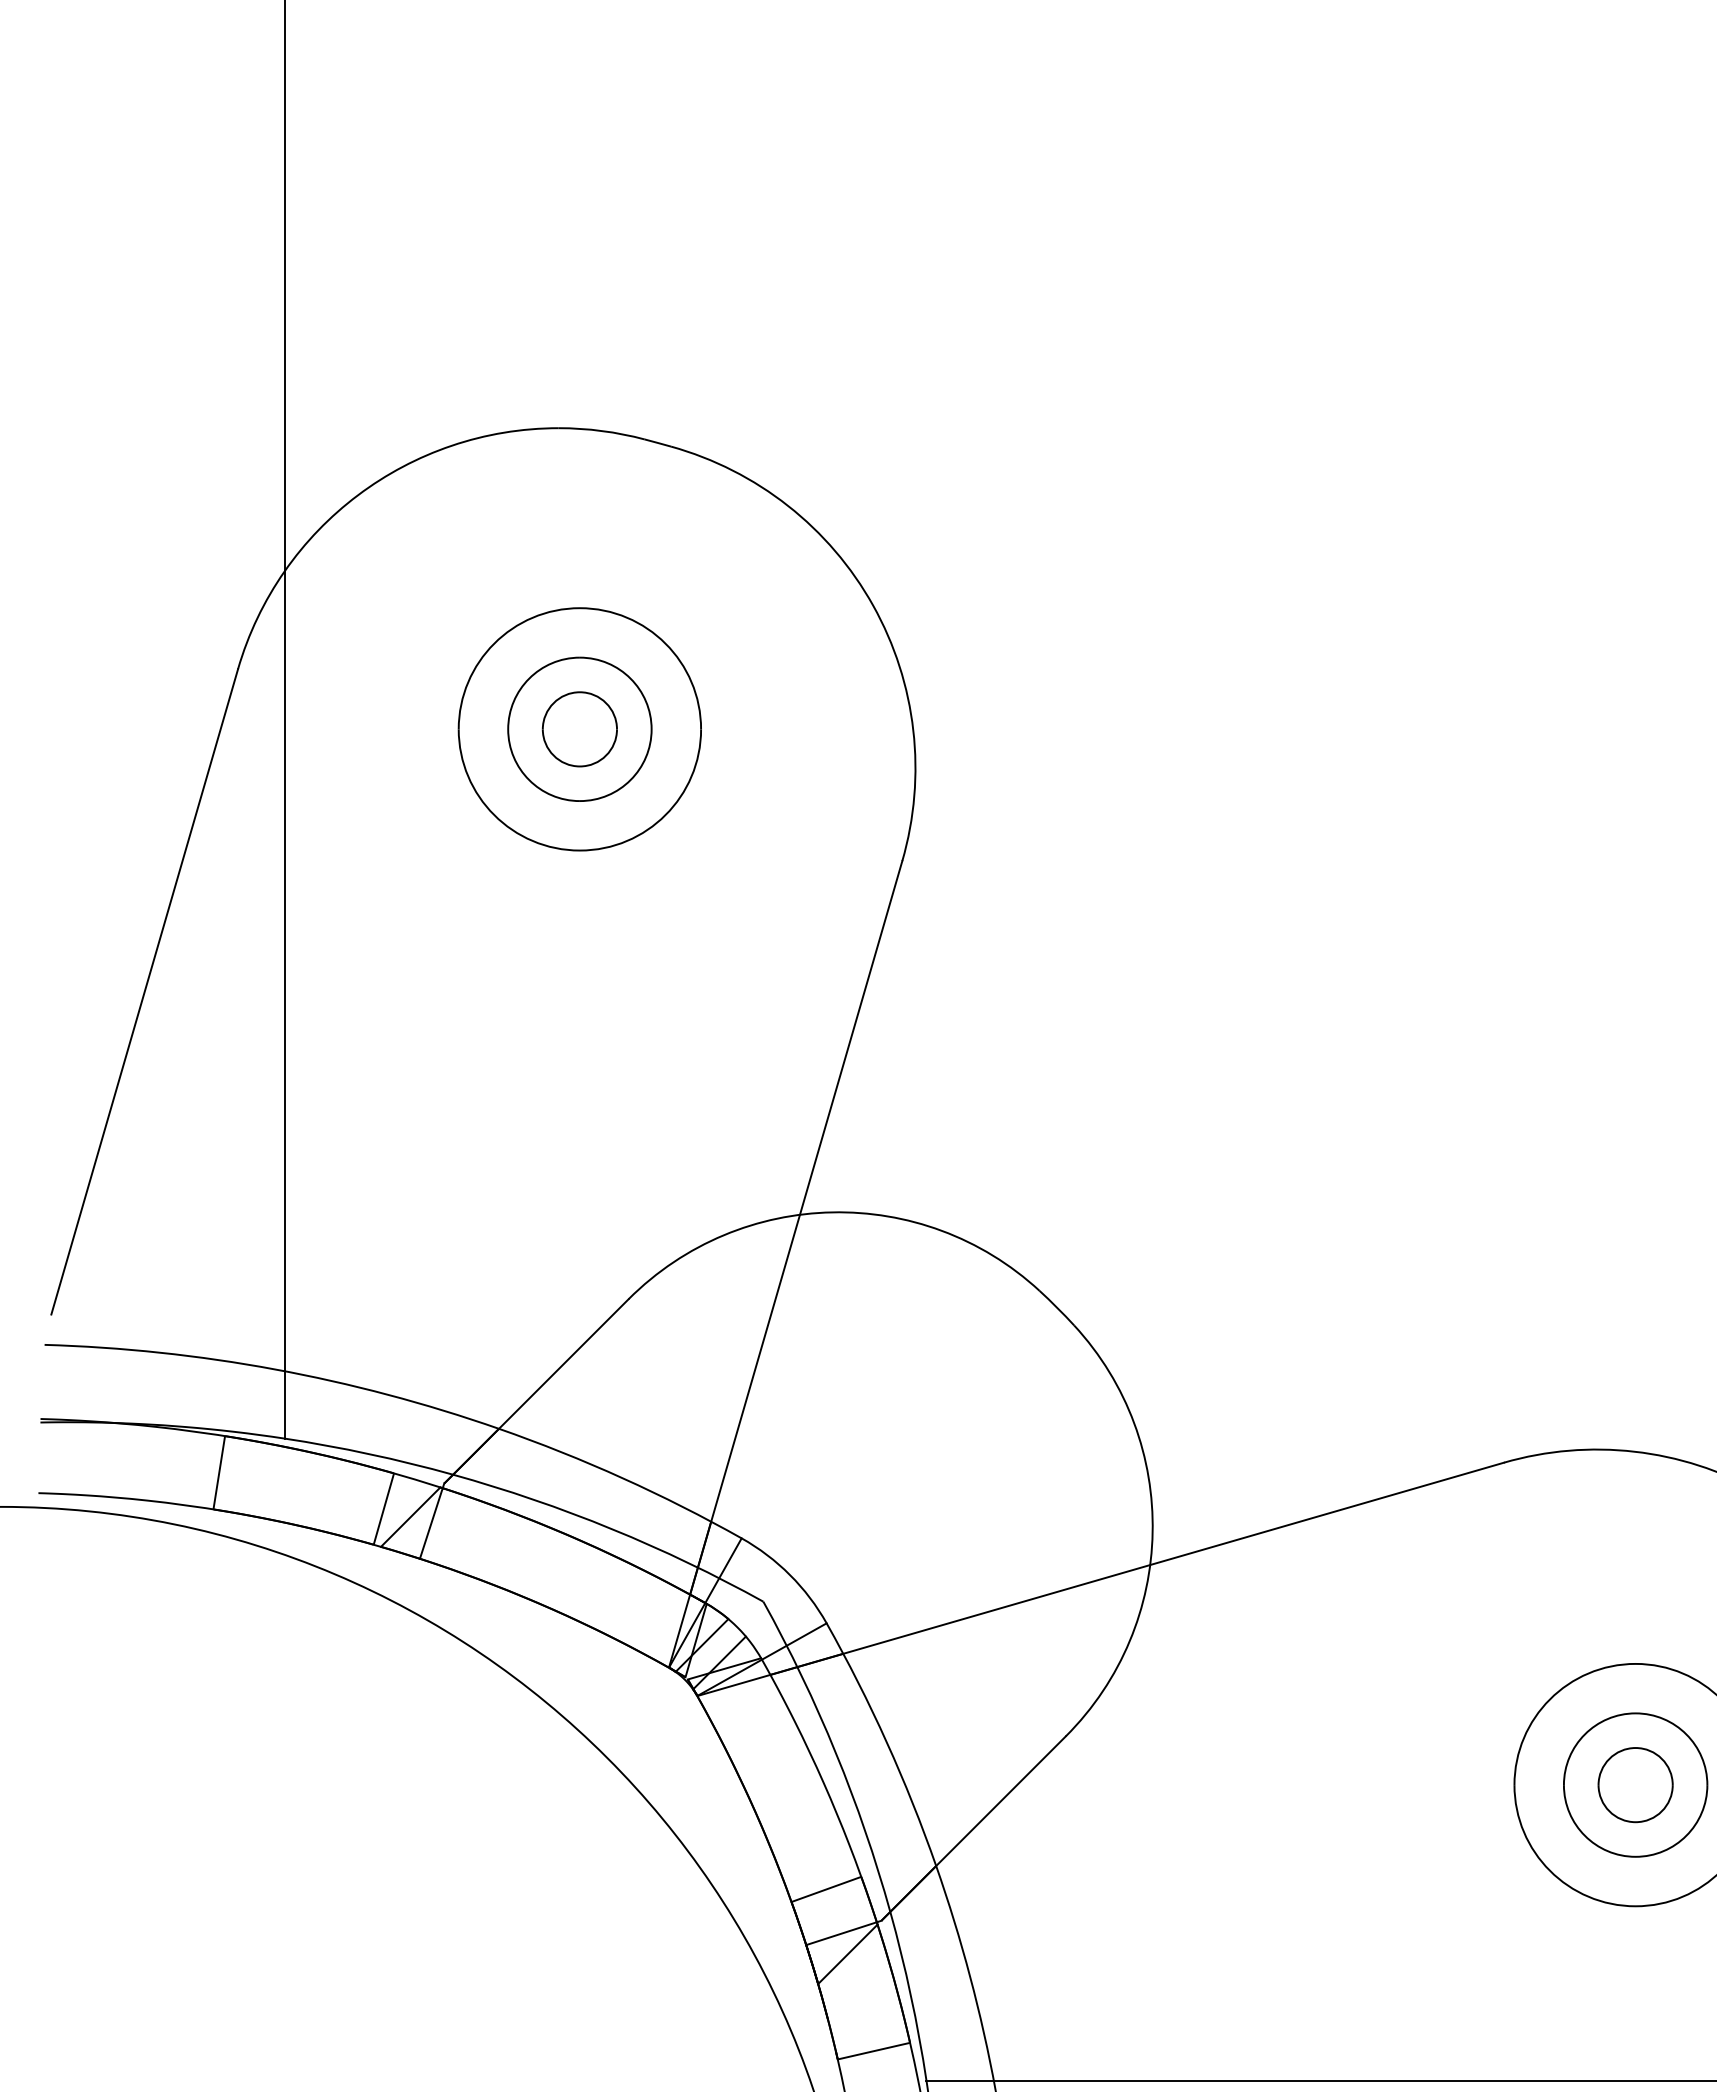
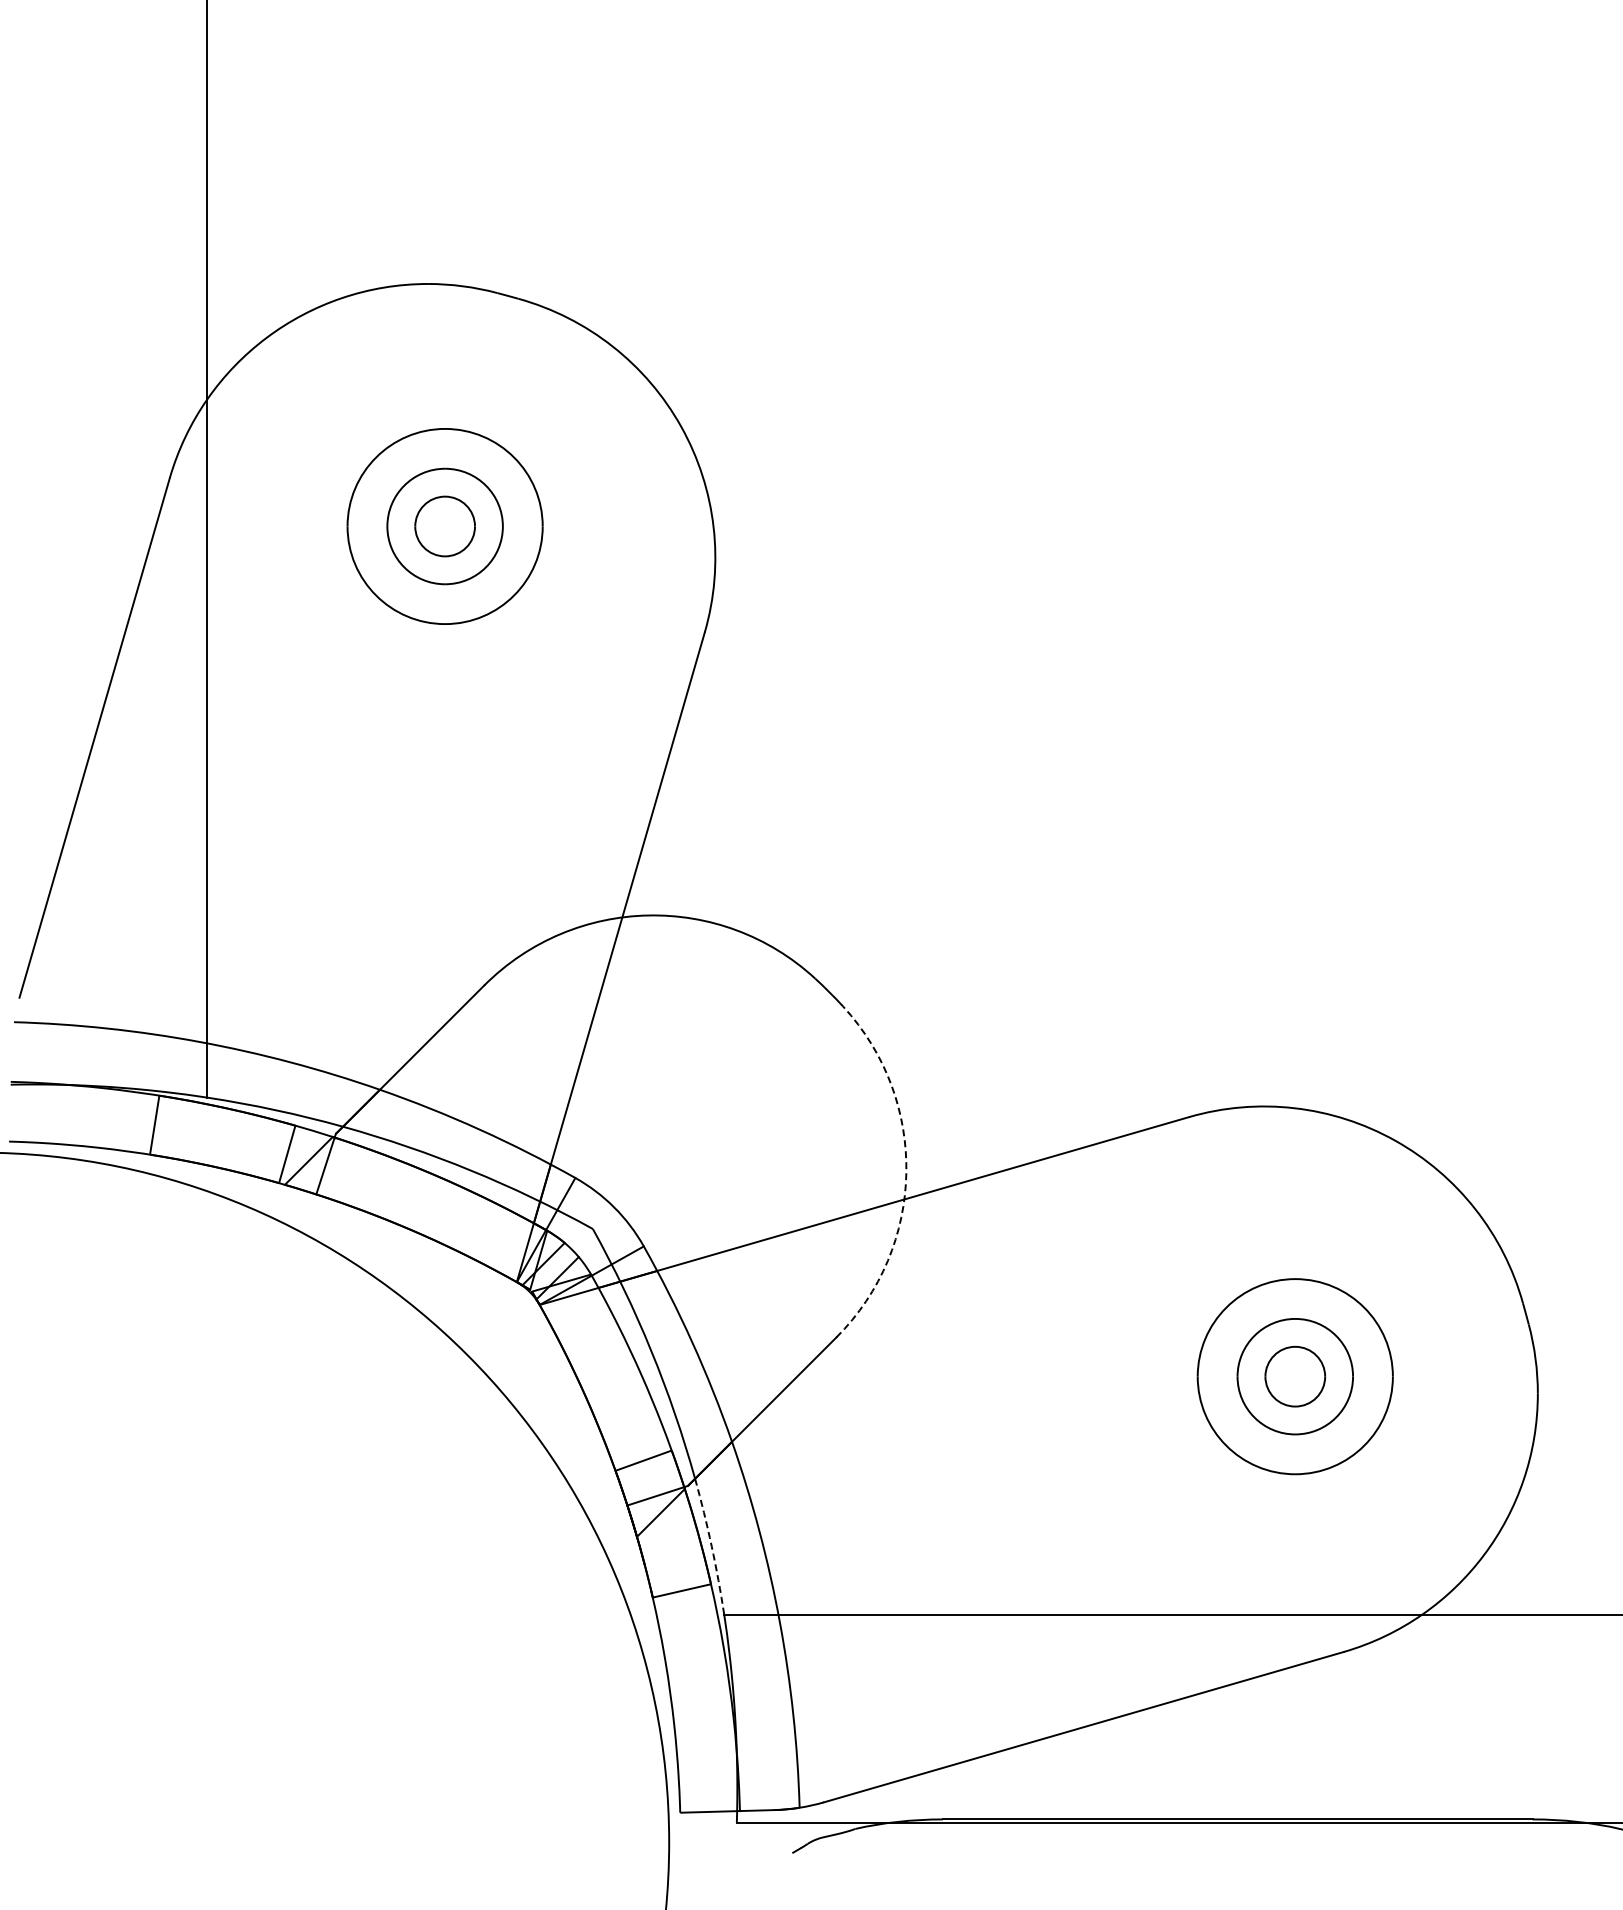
arc: (1152, 1532) -> (906, 1173), solid -> dashed
arc: (910, 1995) -> (711, 1546), solid -> dashed

